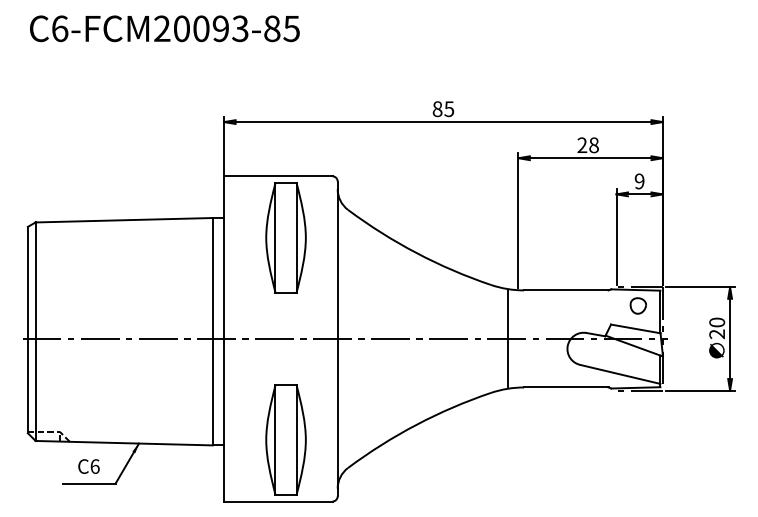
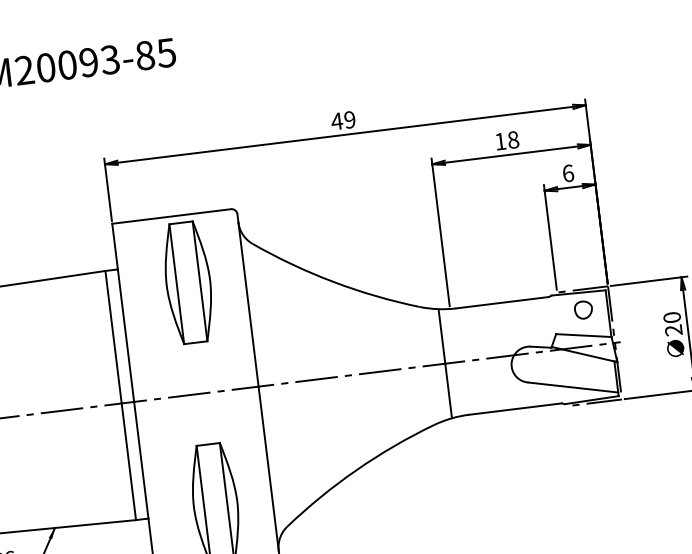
text: (443, 109) -> (343, 121), 85 -> 49
text: (582, 144) -> (500, 140), 28 -> 18
text: (639, 181) -> (568, 173), 9 -> 6

